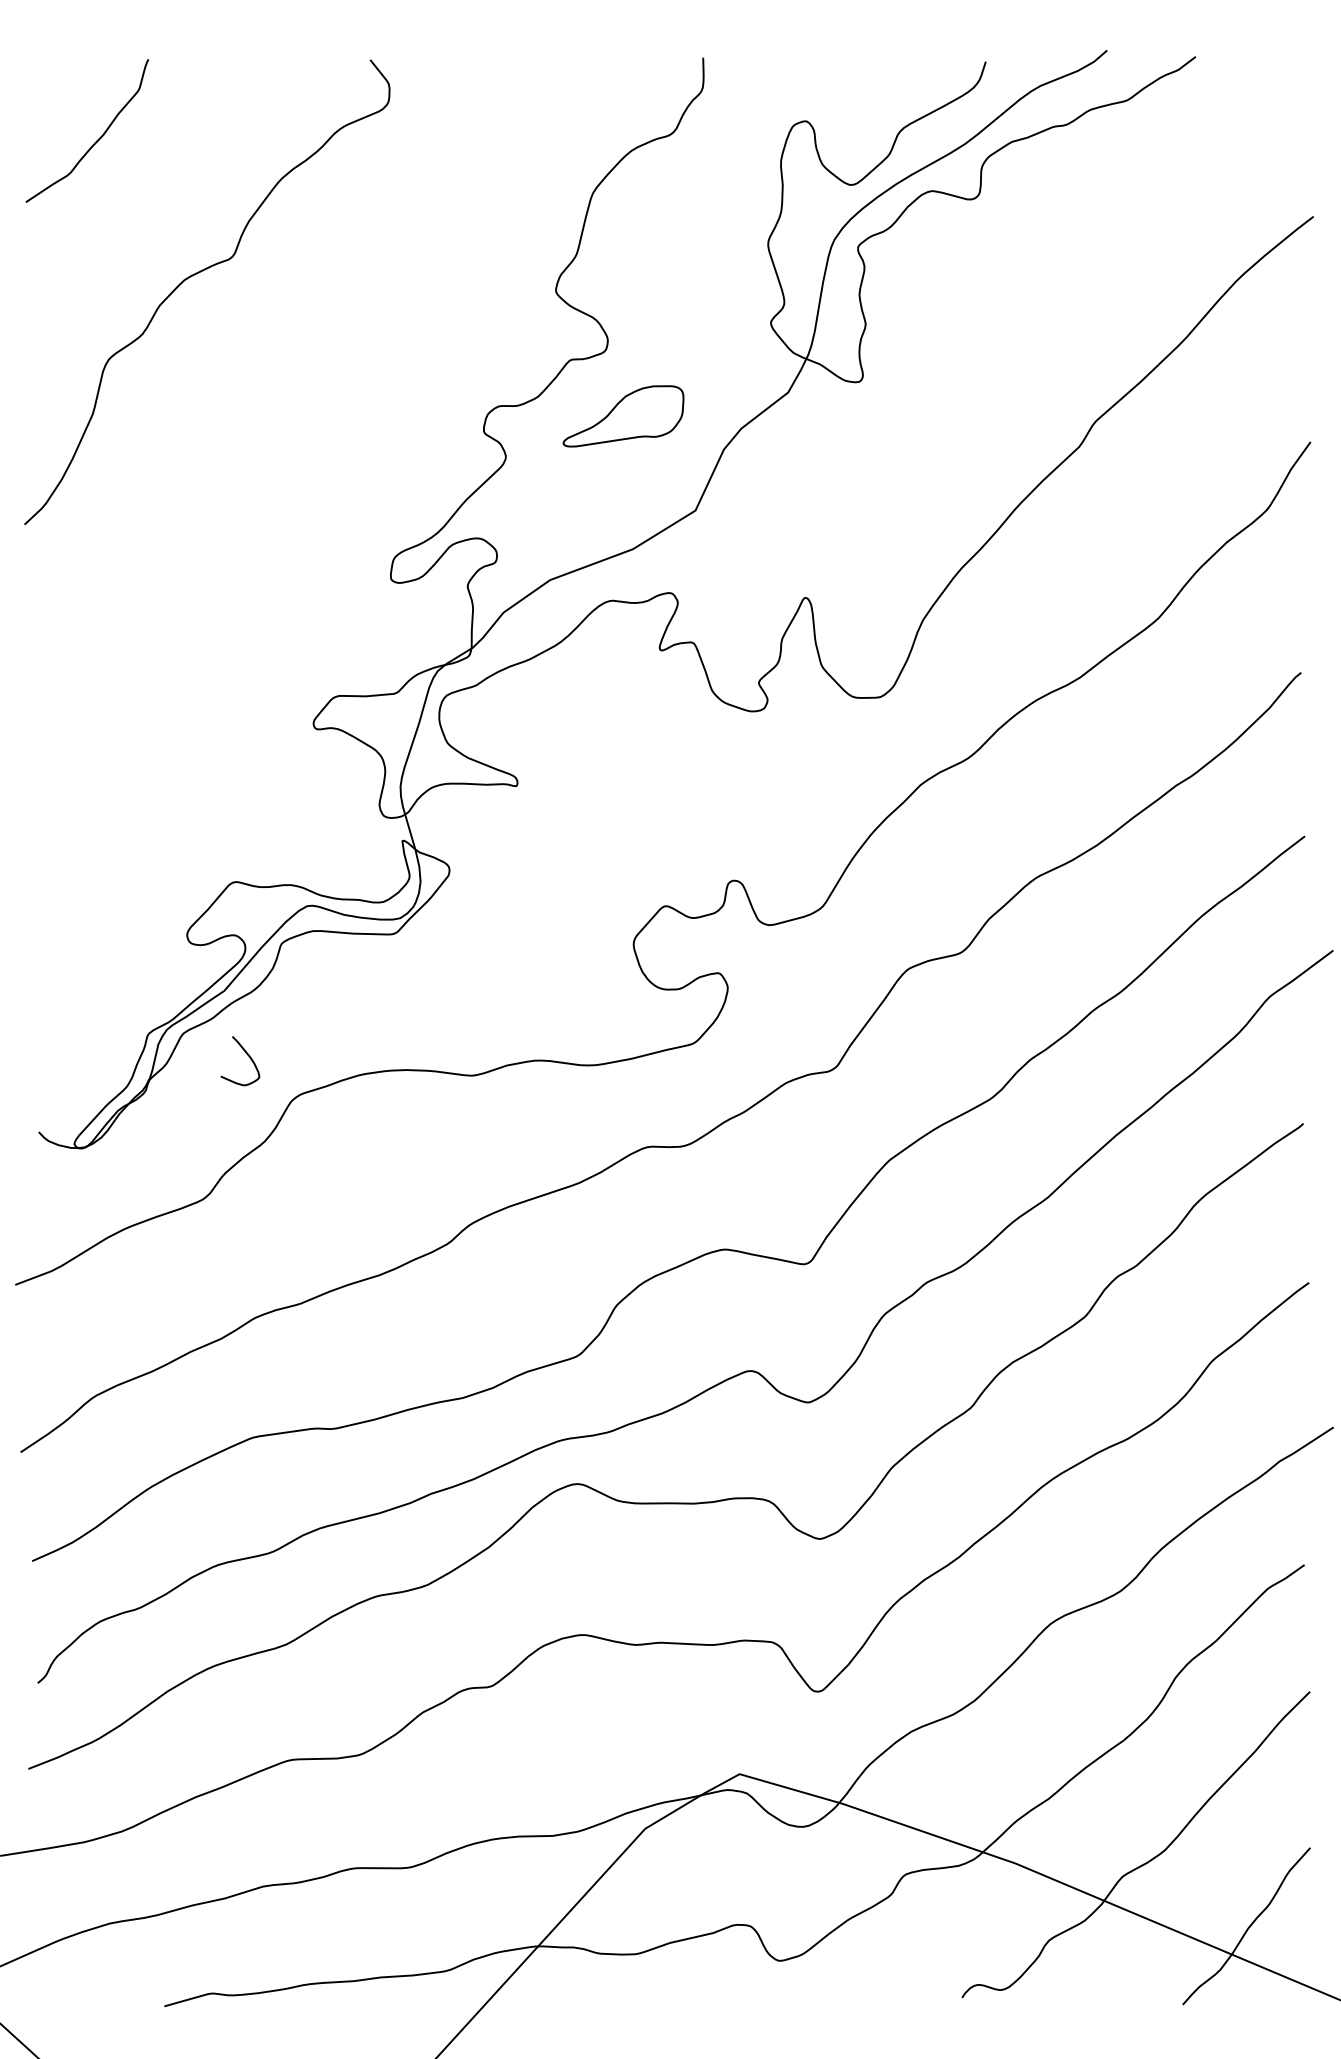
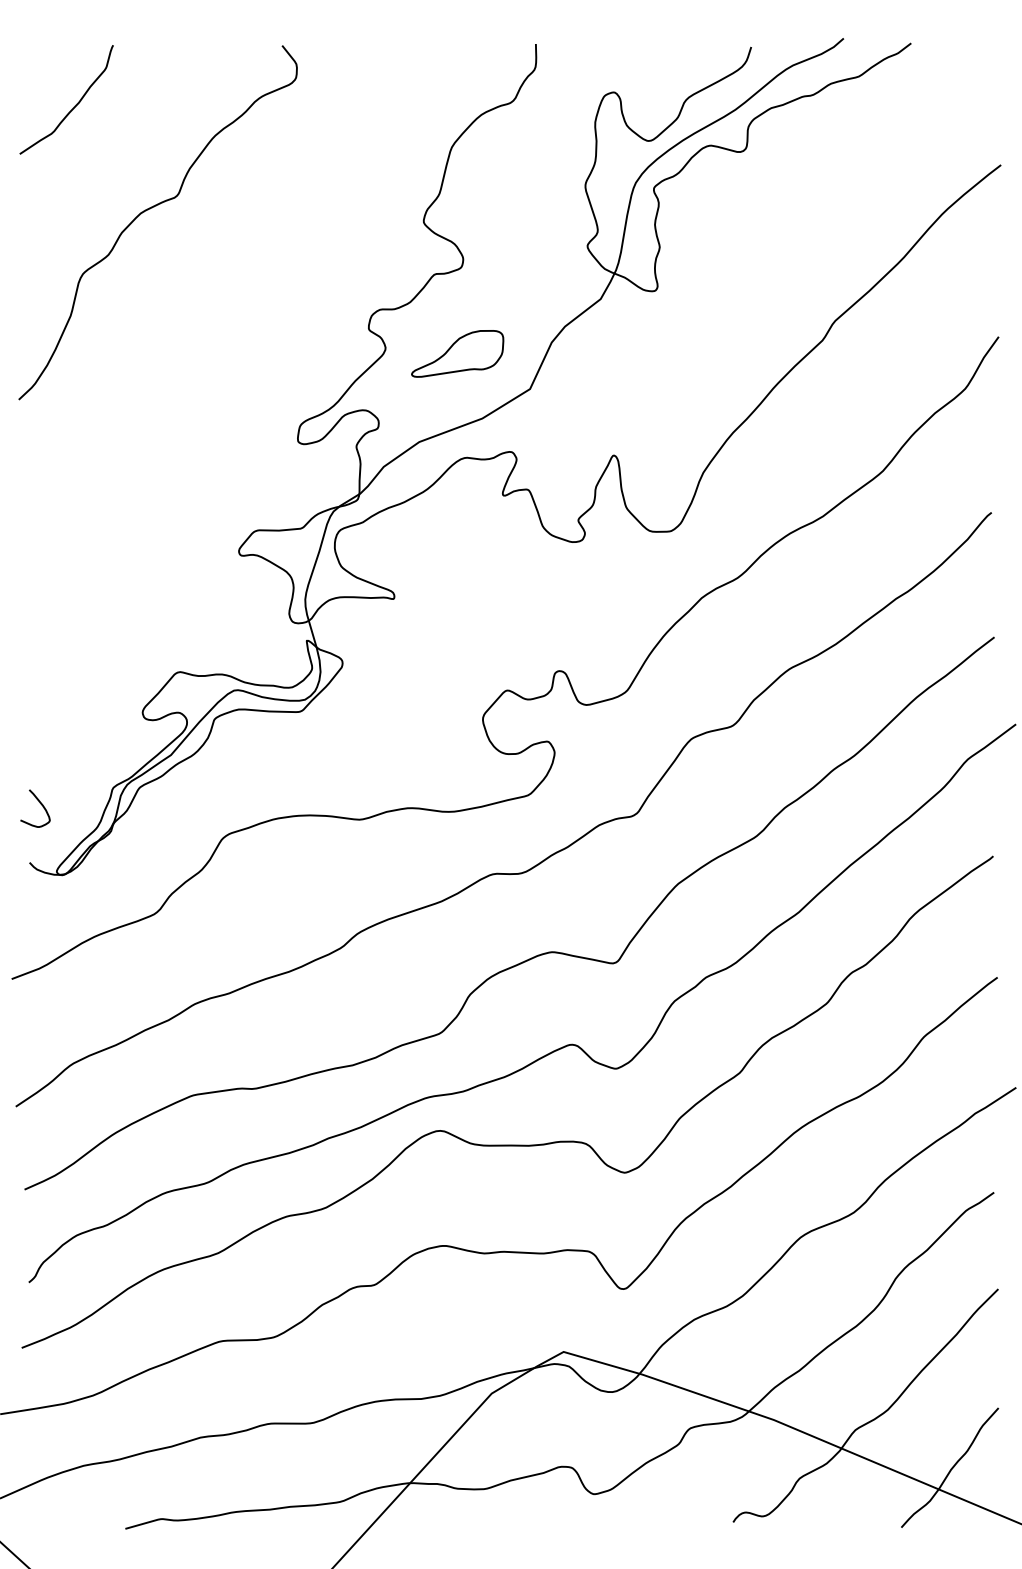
part: (623, 416) -> (457, 353), moved
curve: (246, 1054) -> (40, 803), moved

